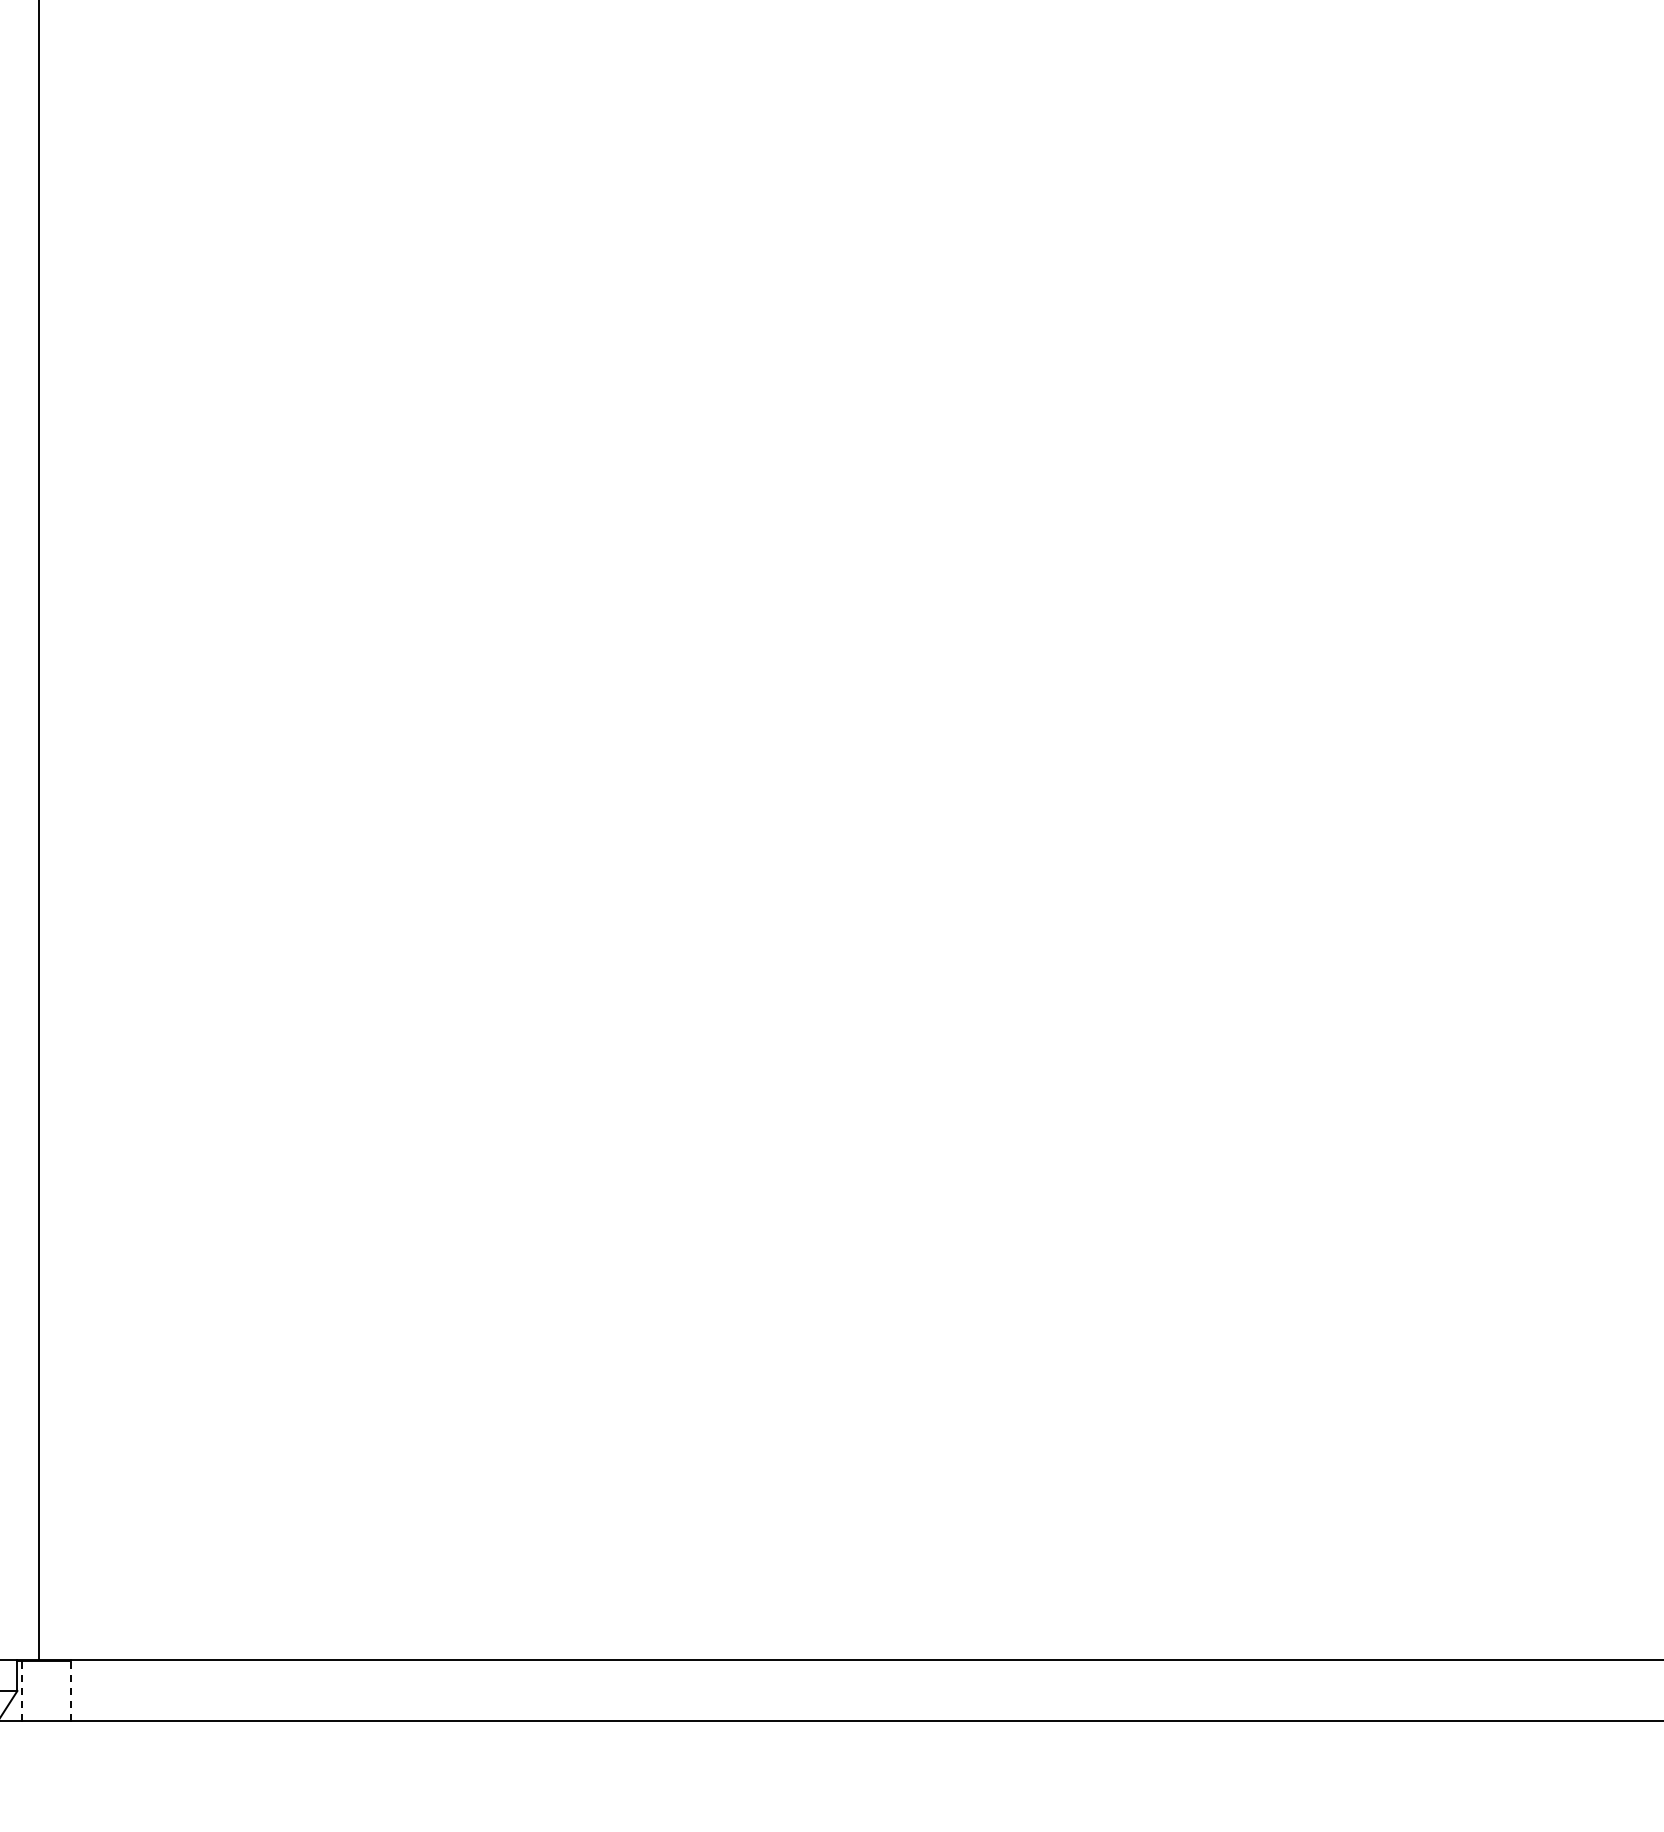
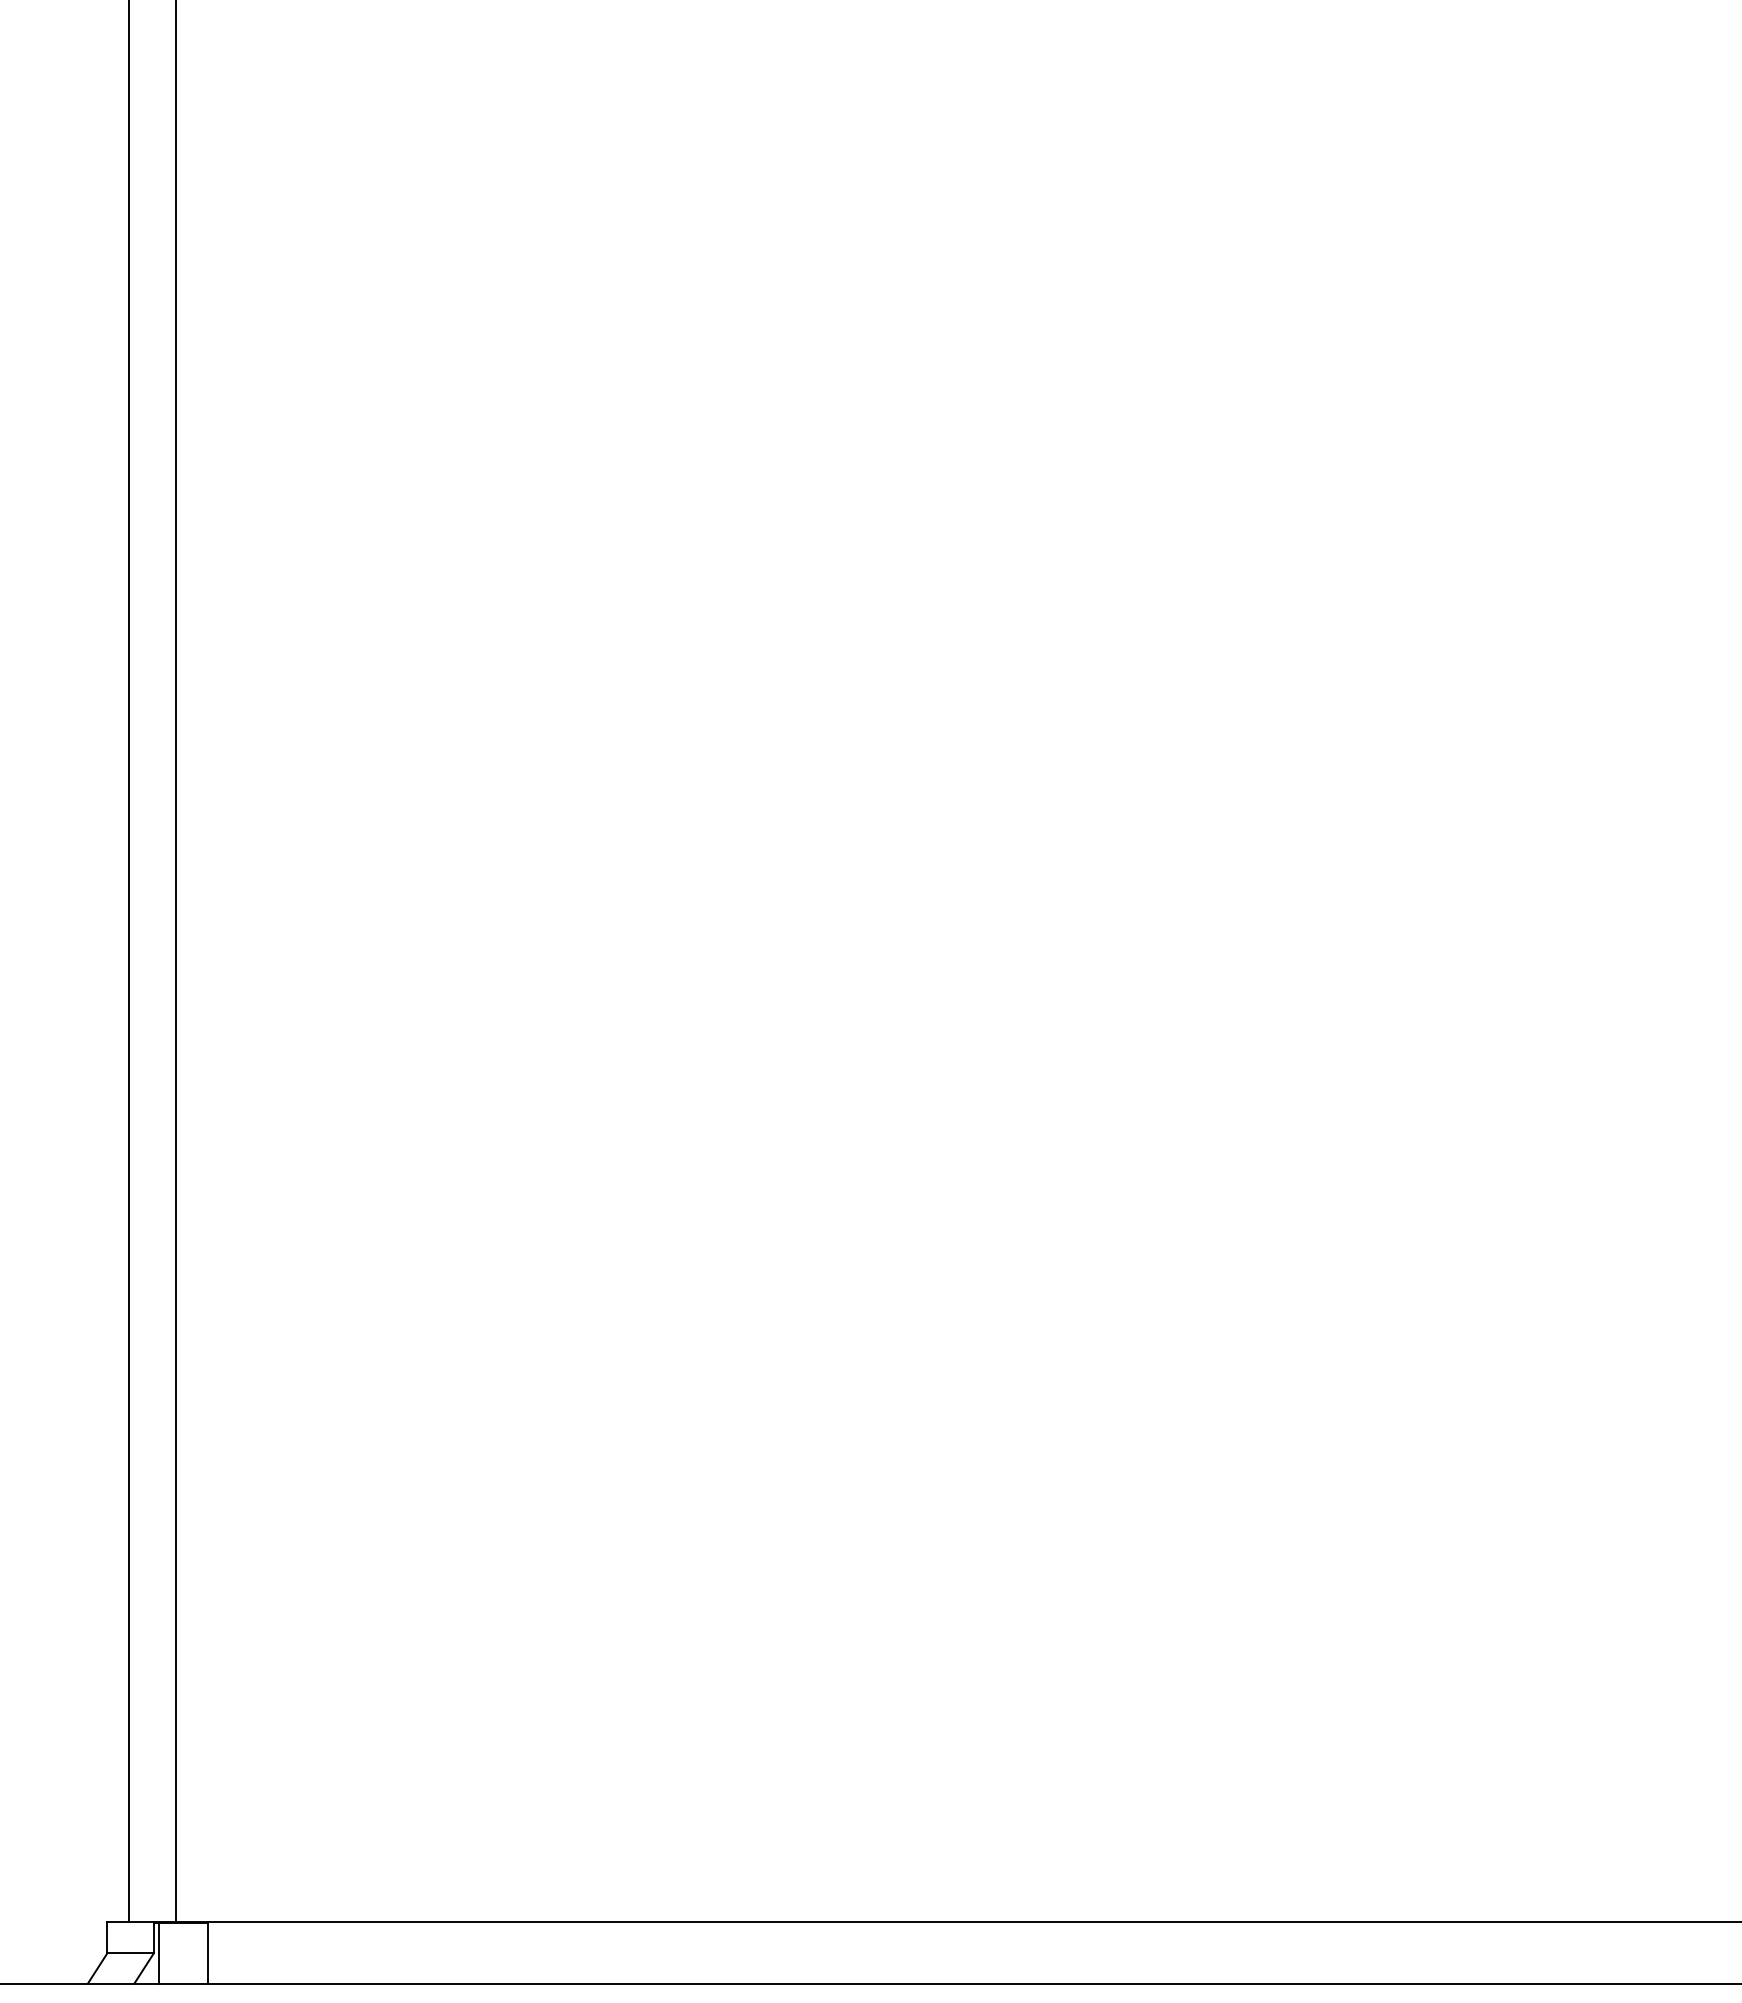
line: (21, 1690) -> (158, 1952), dashed -> solid
line: (70, 1690) -> (207, 1952), dashed -> solid

